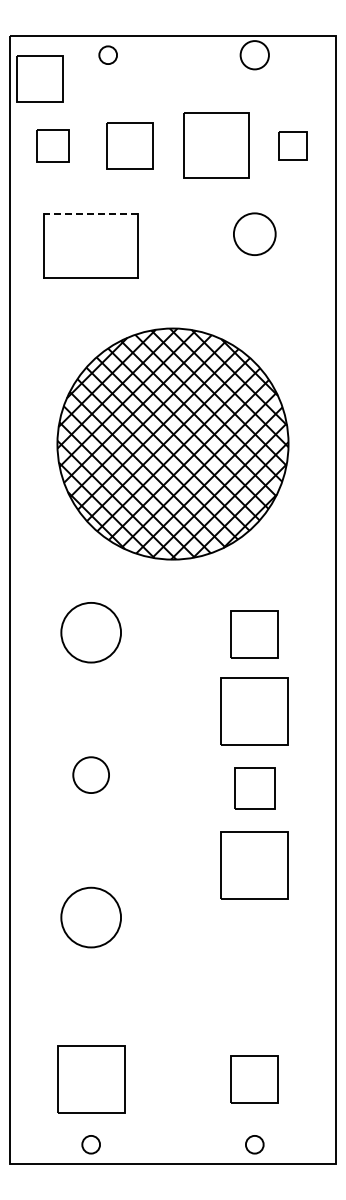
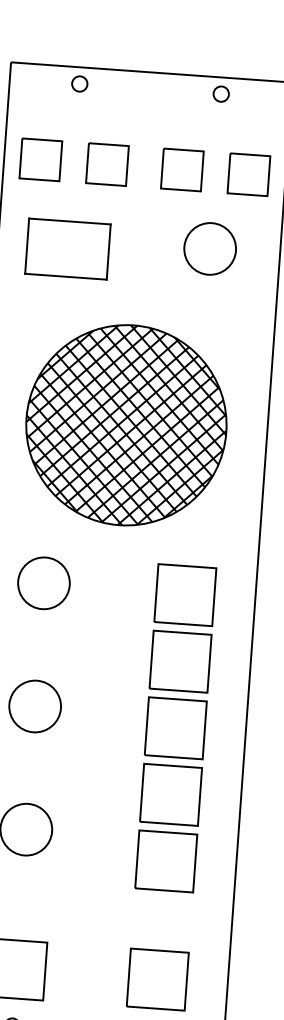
circle: (107, 54) -> (79, 83), moved
circle: (254, 55) -> (220, 94), size x0.62
part: (39, 78) -> (33, 100), removed
part: (52, 145) -> (40, 159), size x1.43
part: (215, 145) -> (181, 169), size x0.71
part: (292, 145) -> (248, 174), size x1.67
line: (90, 214) -> (69, 221), dashed -> solid
circle: (254, 234) -> (209, 249), size x1.43
part: (254, 634) -> (185, 595), size x1.43
circle: (91, 775) -> (35, 706), size x1.67
part: (254, 788) -> (175, 728), size x1.67
part: (254, 942) -> (166, 861), added
part: (254, 1079) -> (157, 979), size x1.43

